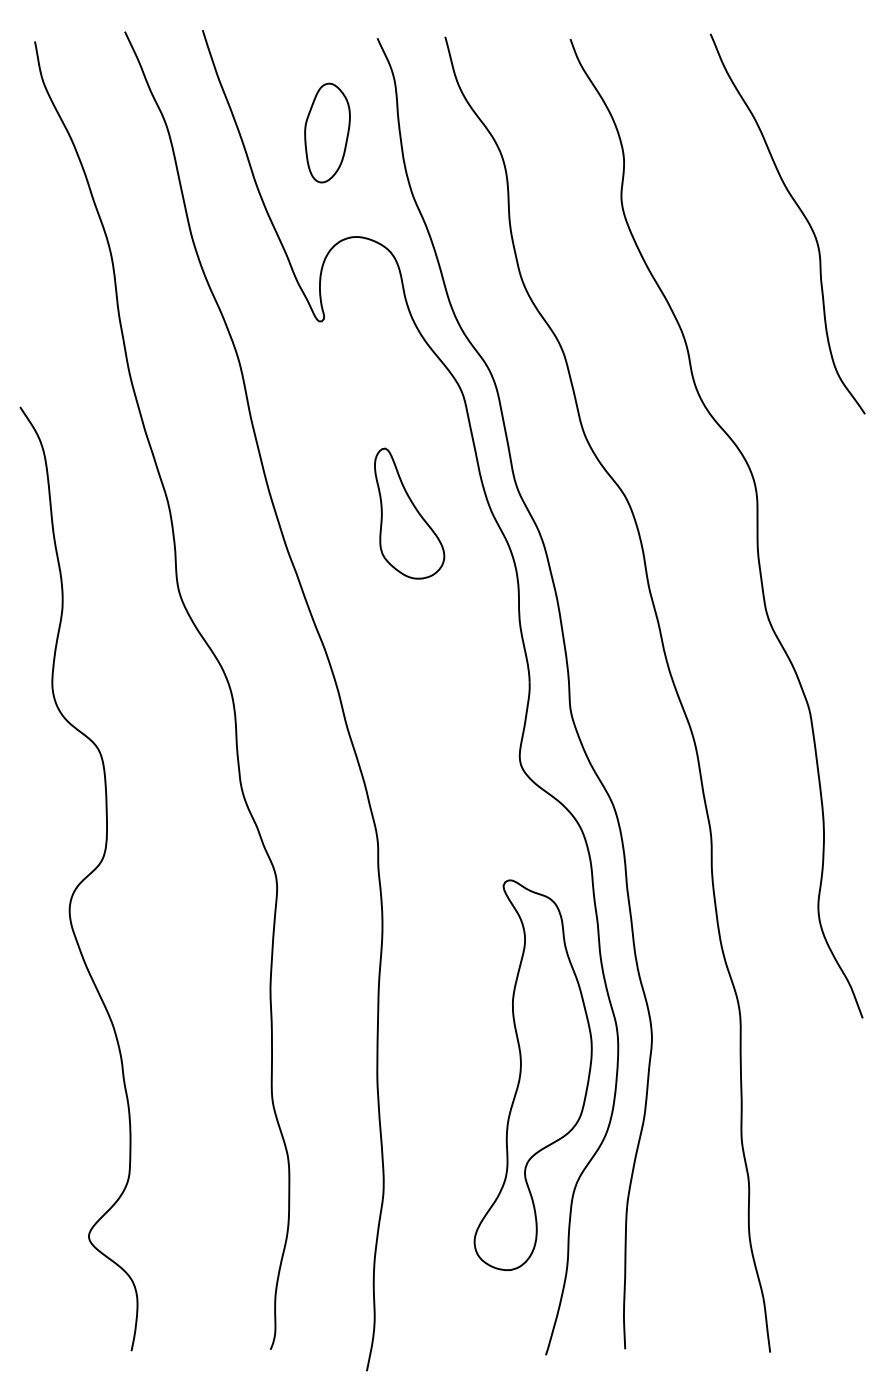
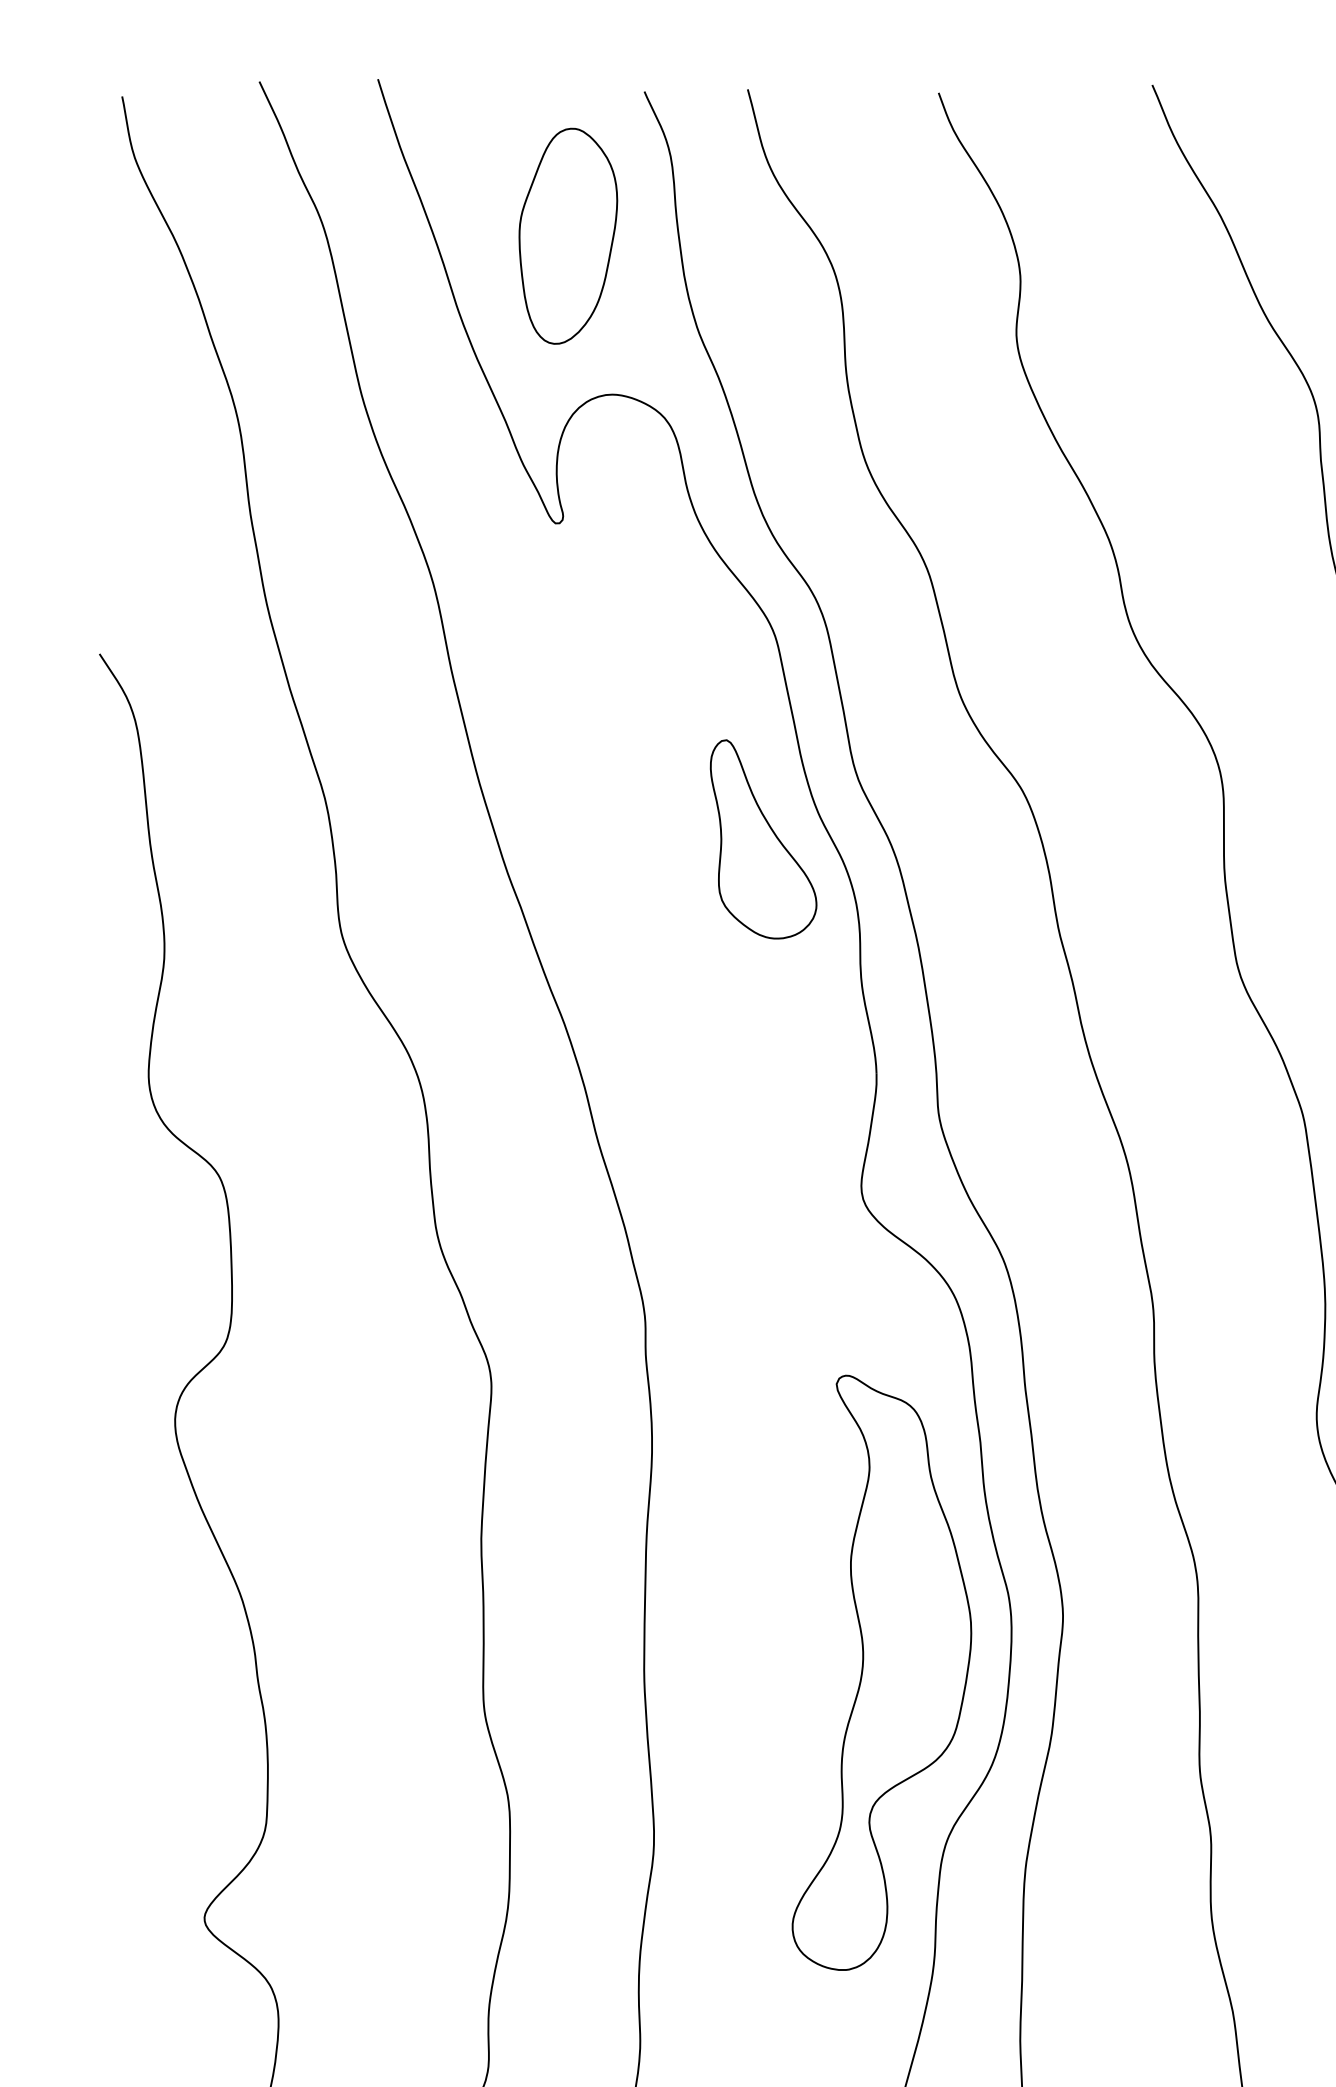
part: (327, 132) -> (568, 235), size x1.43
part: (409, 513) -> (763, 839), moved

